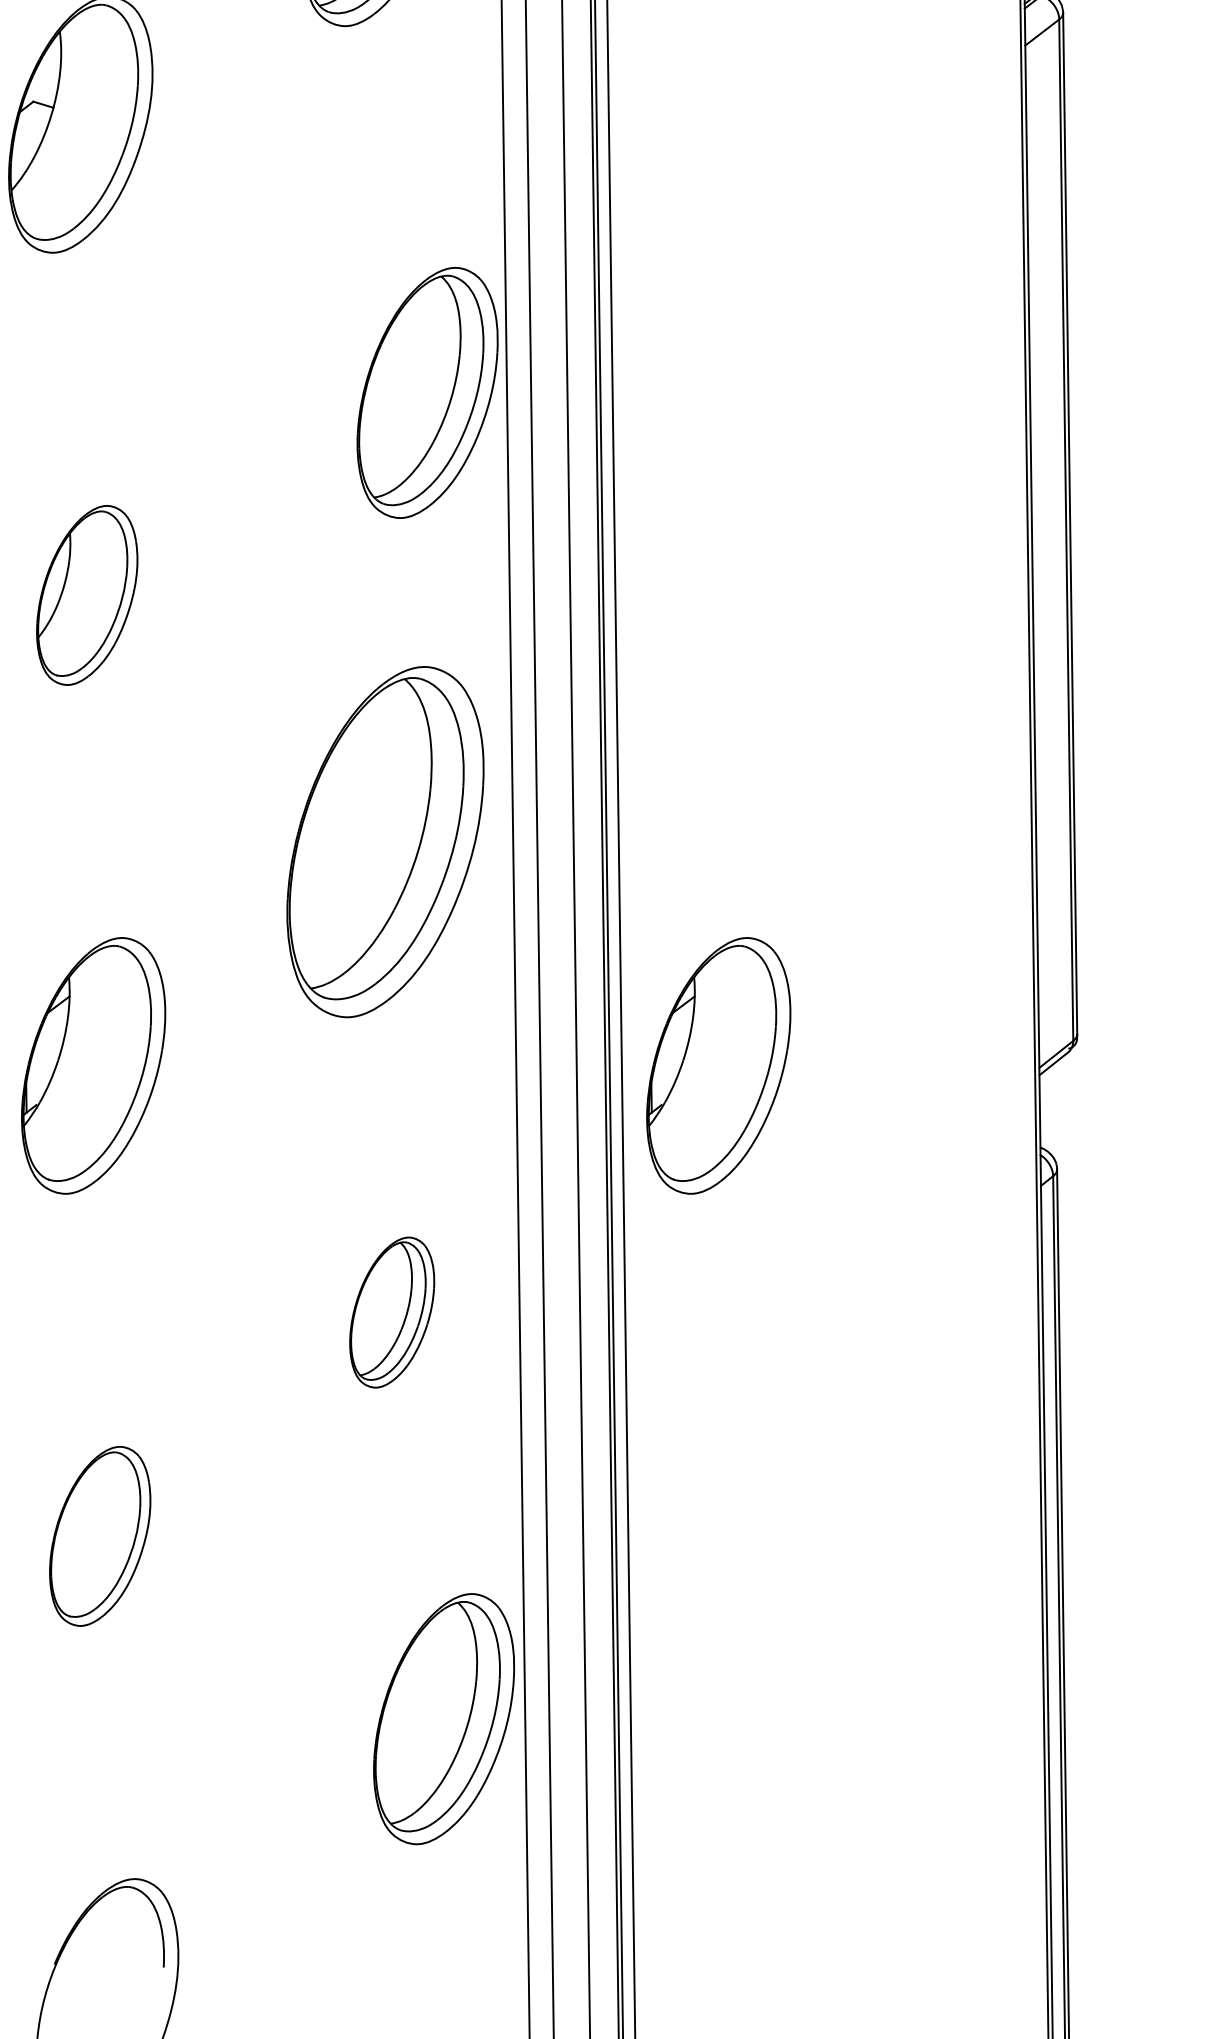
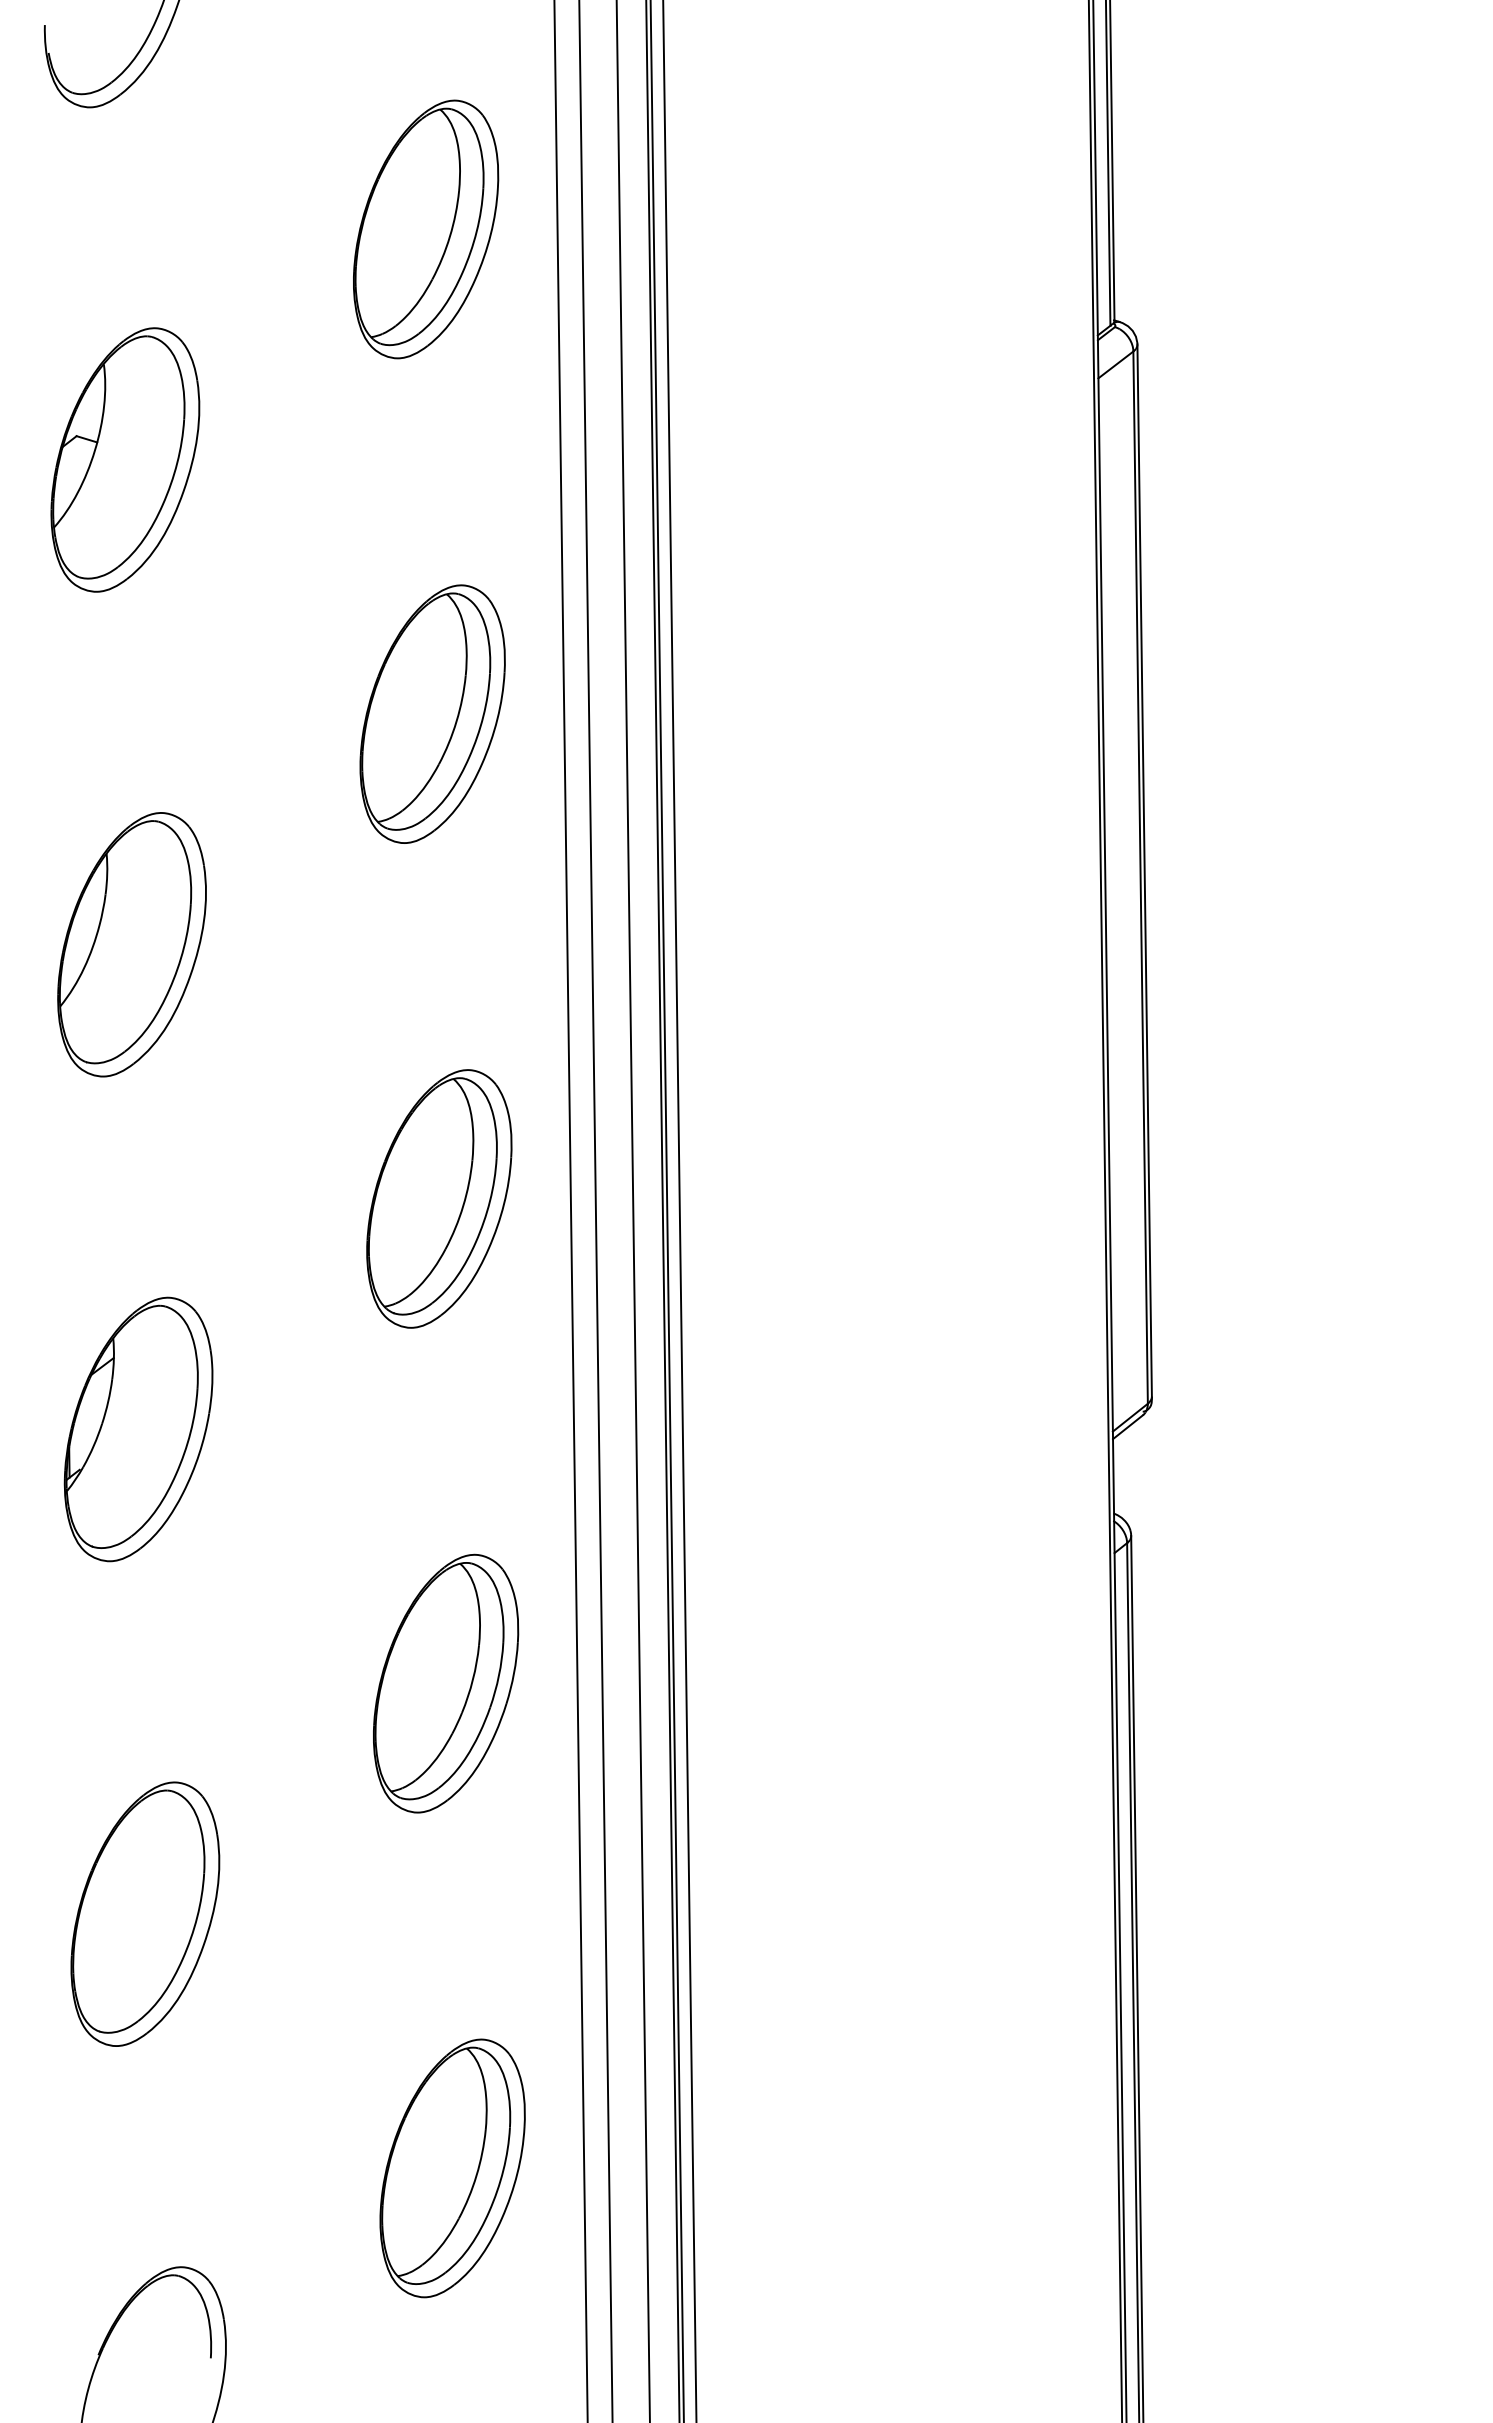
part: (427, 392) -> (432, 713), moved
part: (86, 595) -> (131, 944), size x1.43
part: (385, 841) -> (439, 1198), size x0.71
part: (718, 1065) -> (782, 1429), removed
part: (392, 1312) -> (446, 1683), size x1.67
part: (100, 1535) -> (145, 1913), size x1.43
part: (443, 1719) -> (452, 2168), moved

